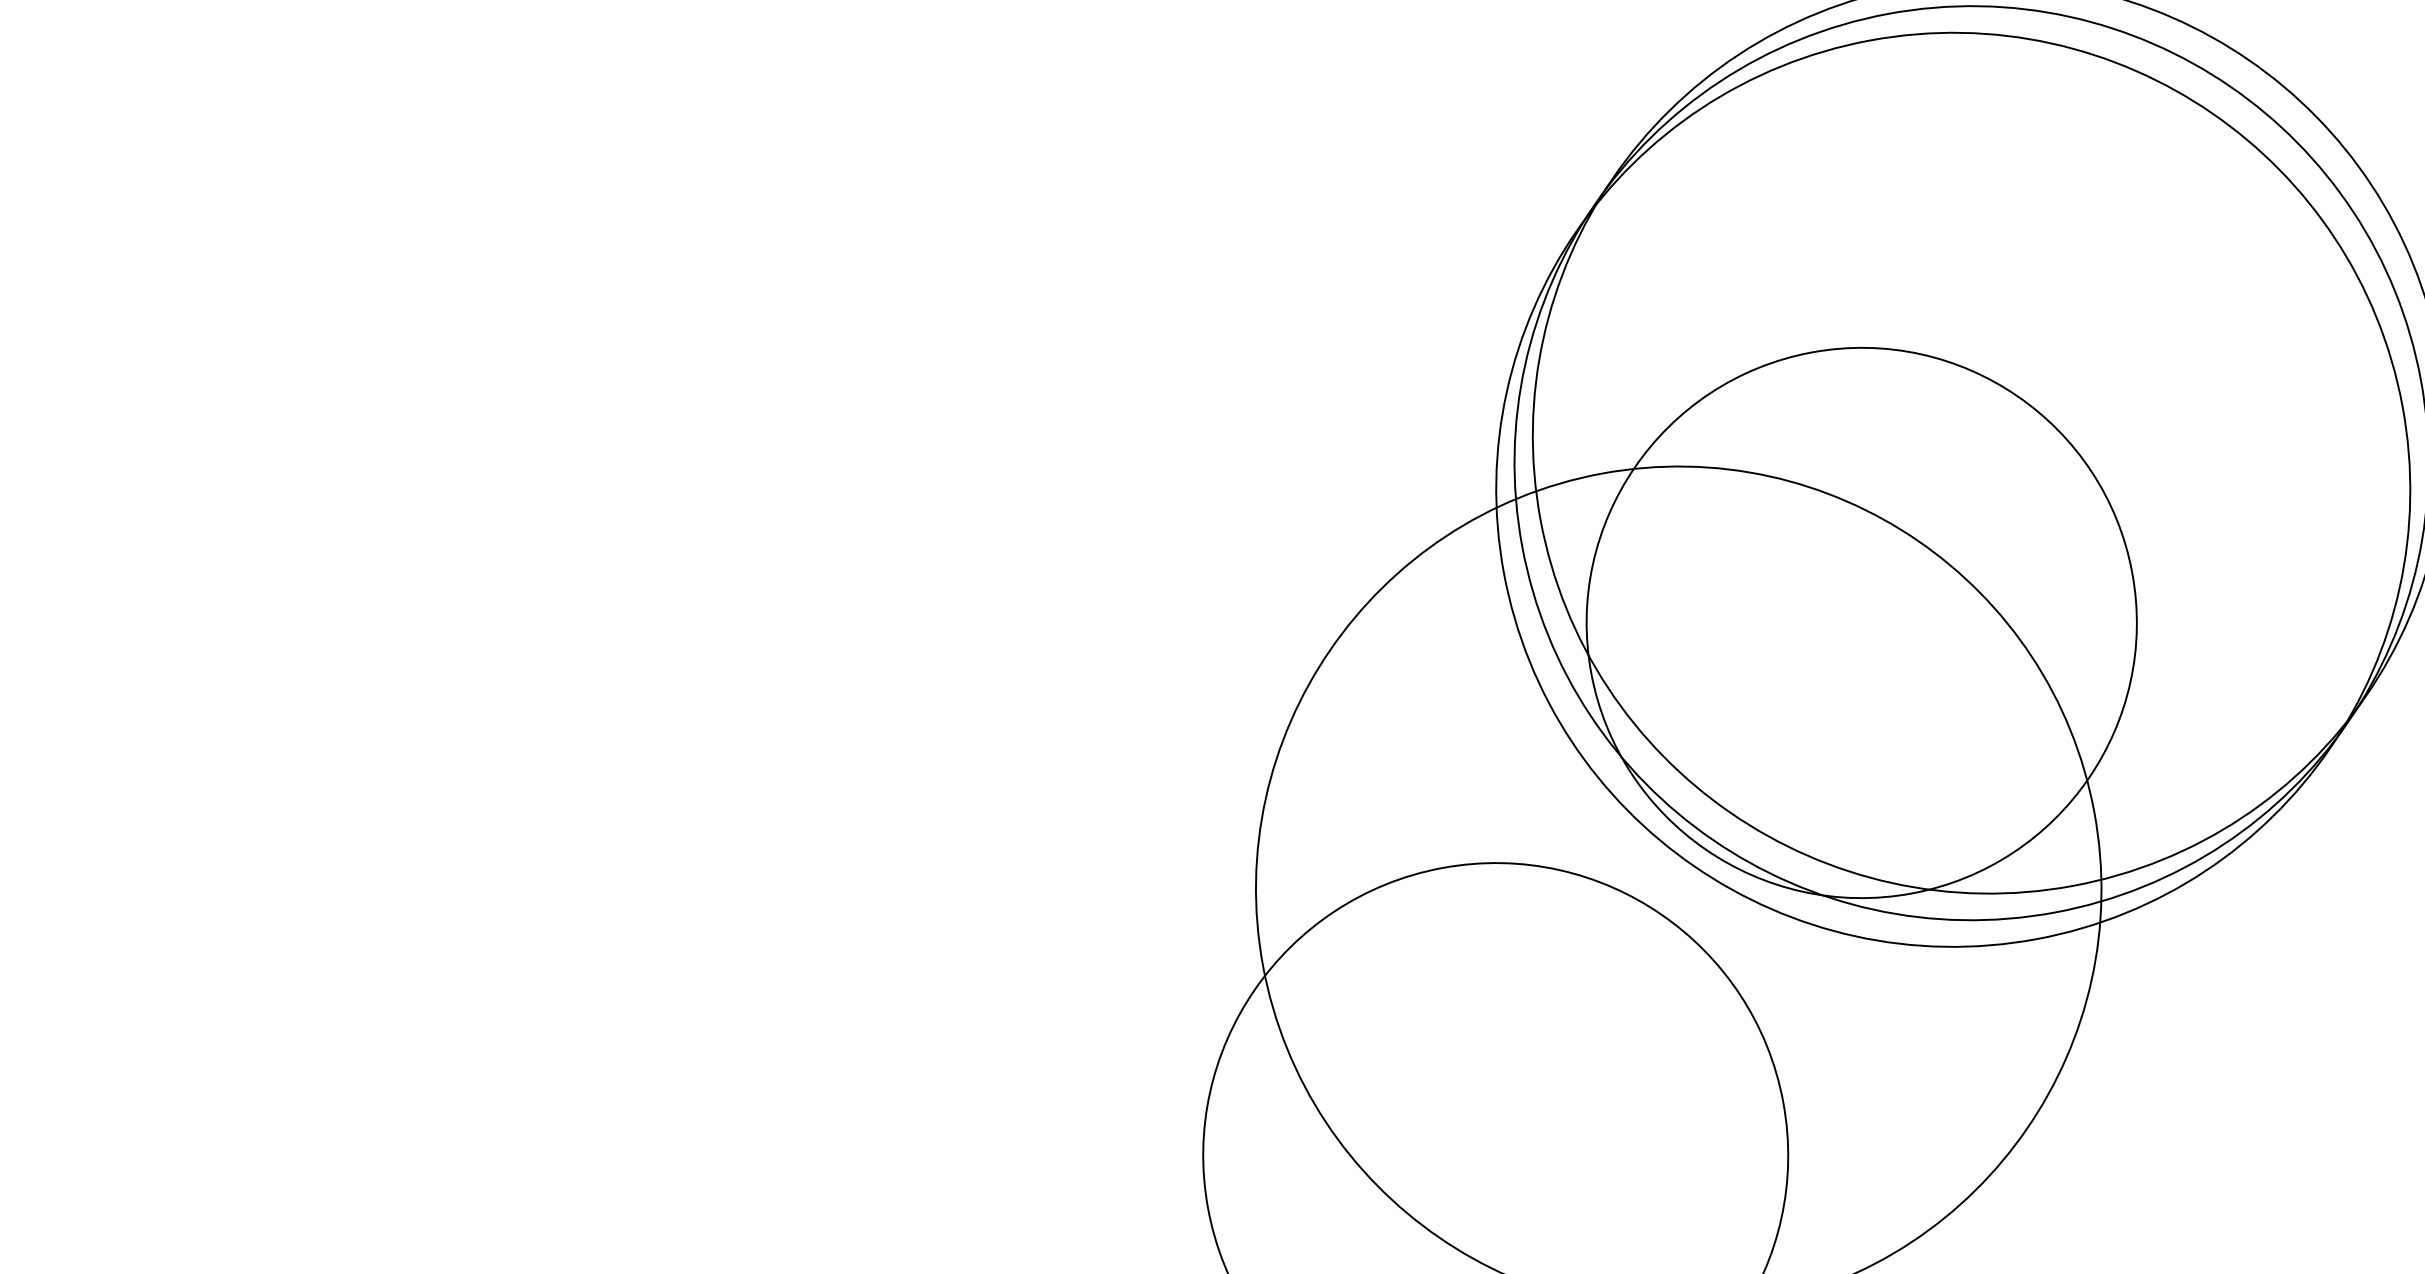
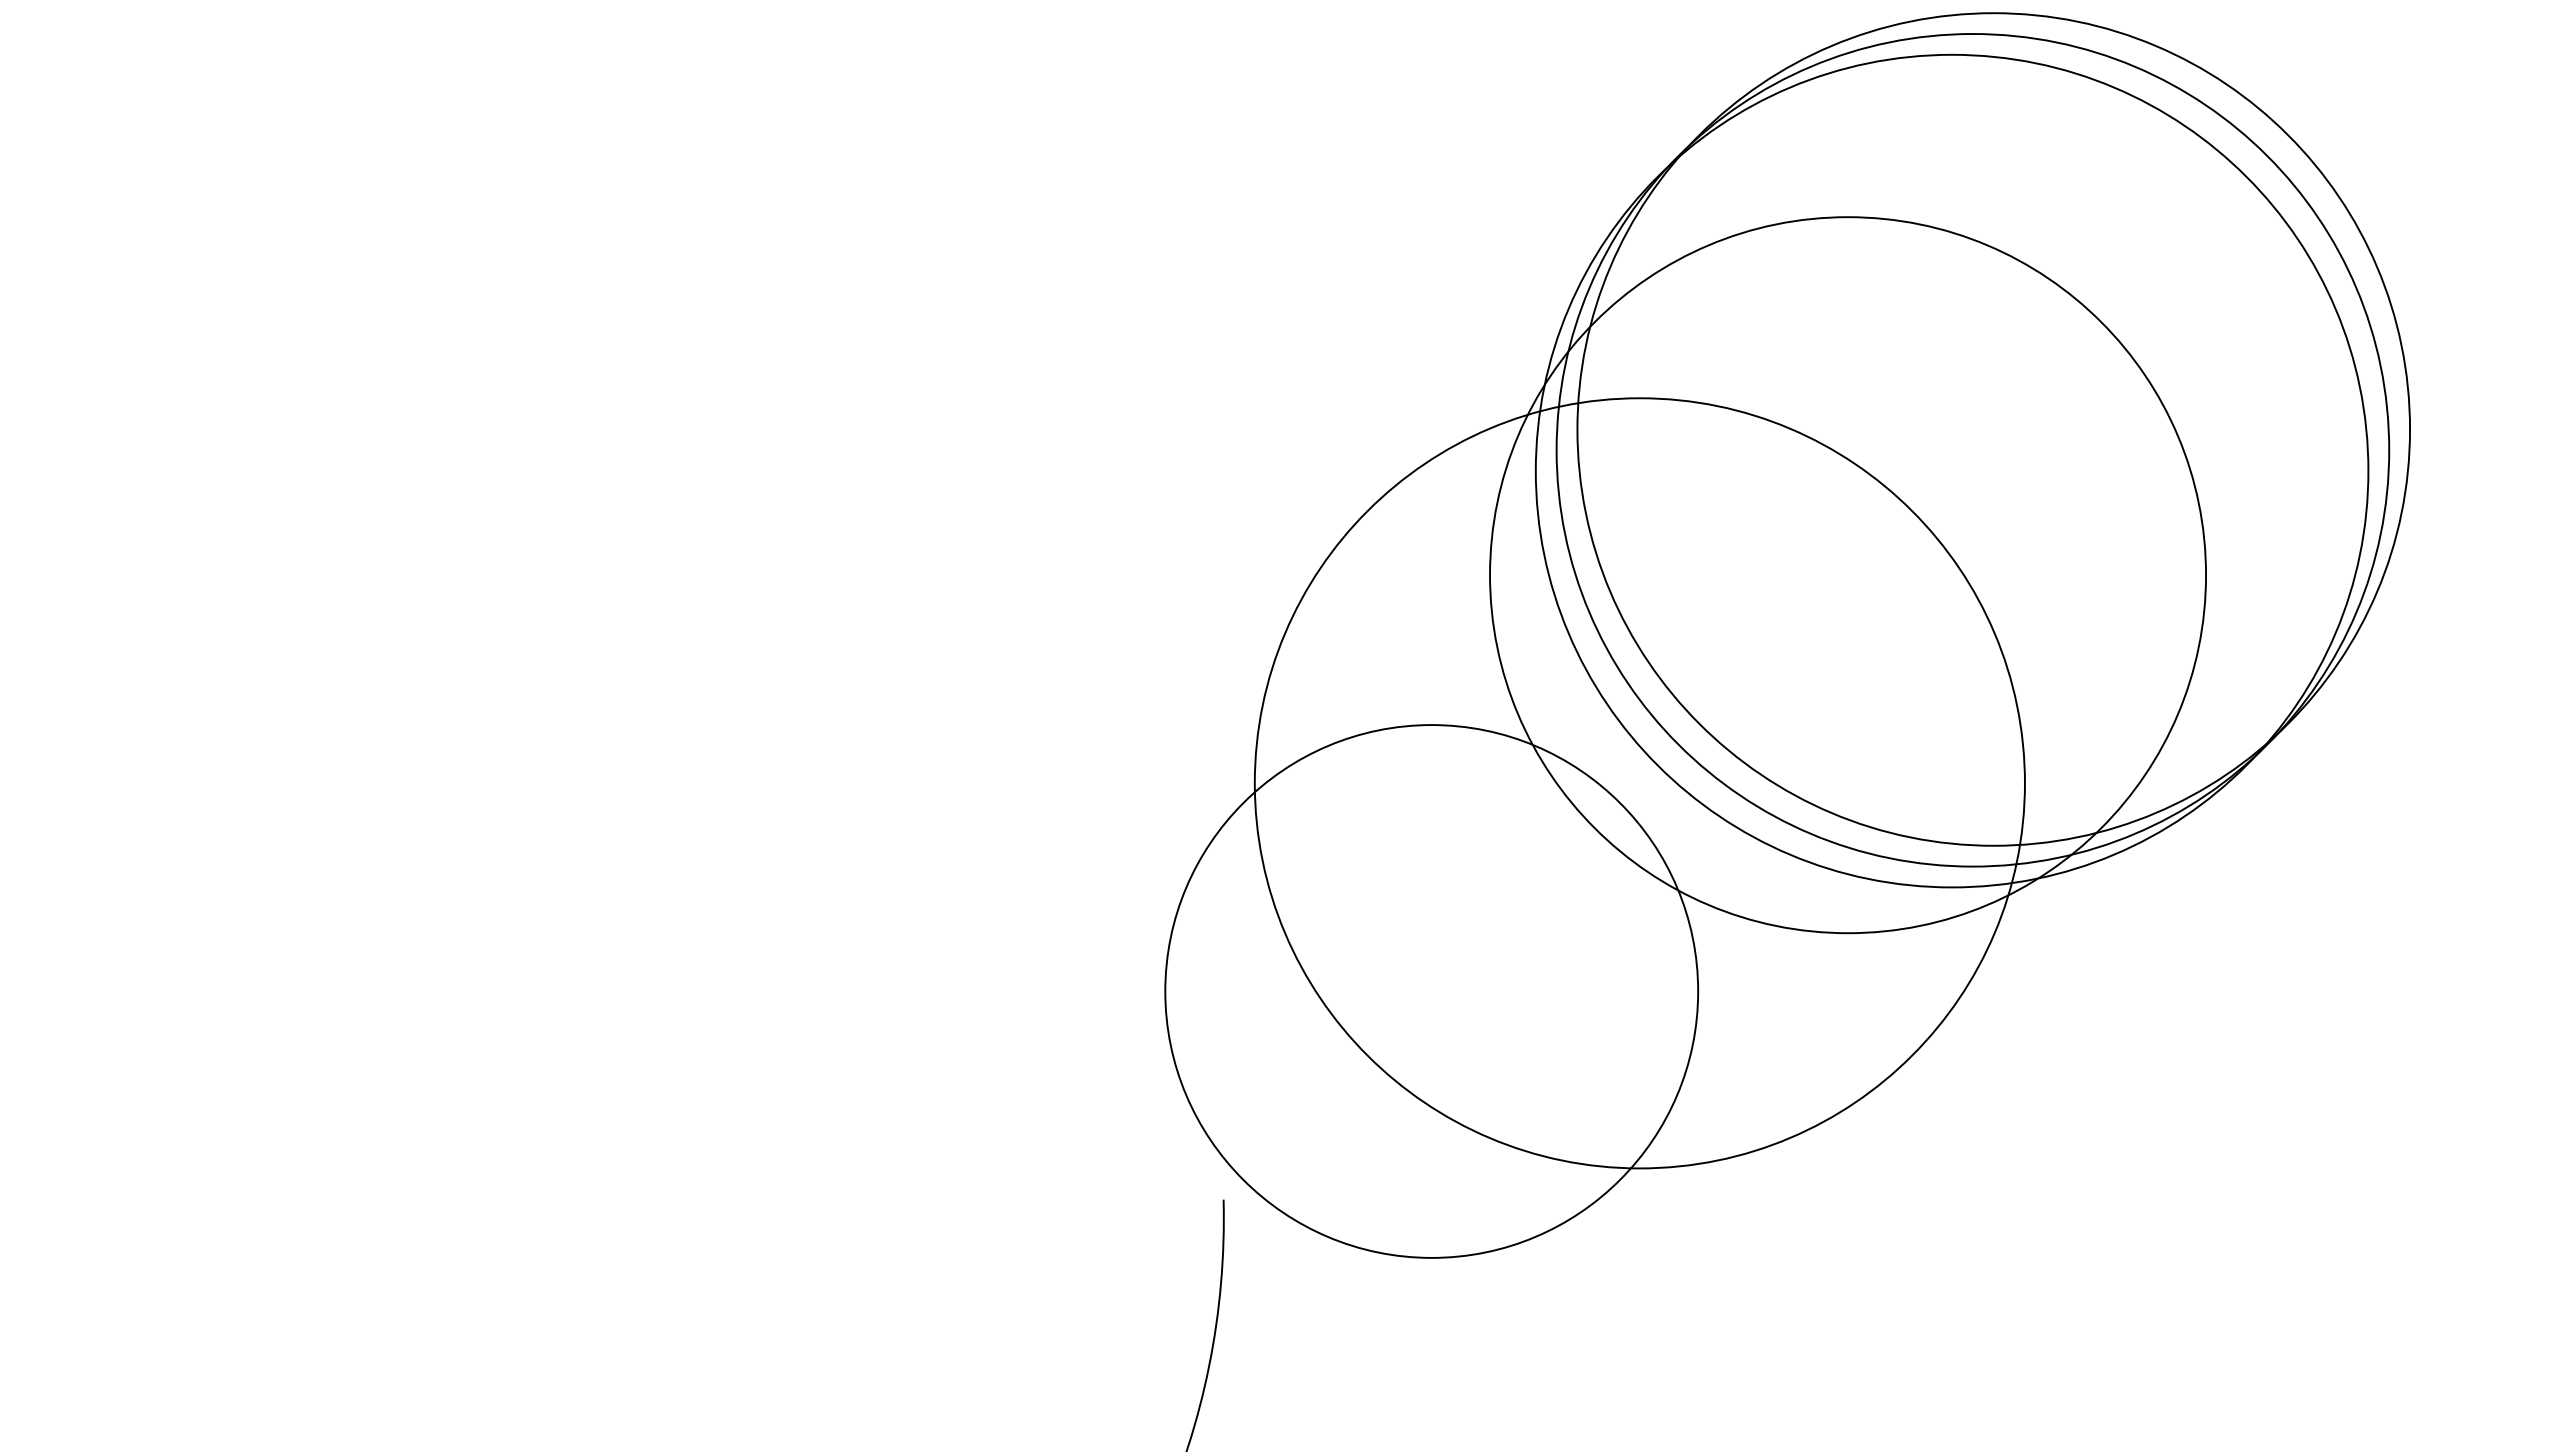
circle: (1862, 623) -> (1848, 575), size x1.43

